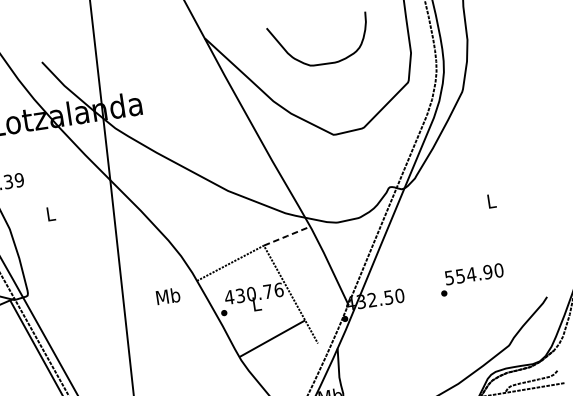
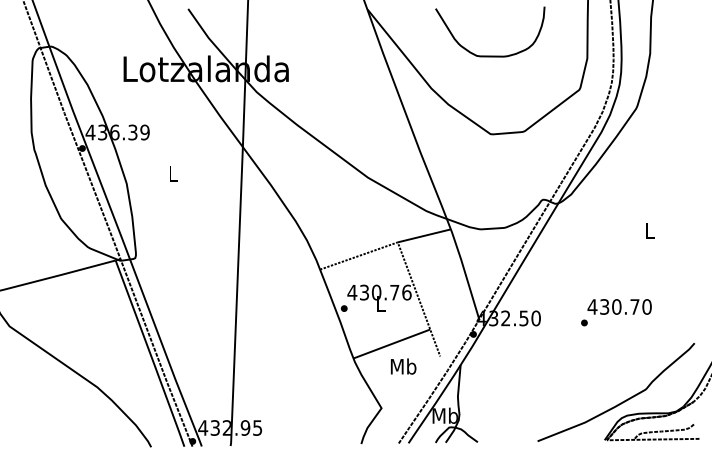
line: (287, 235) -> (424, 235), dashed -> solid
text: (468, 274) -> (613, 306), 554.90 -> 430.70
text: (168, 296) -> (403, 366), moved

